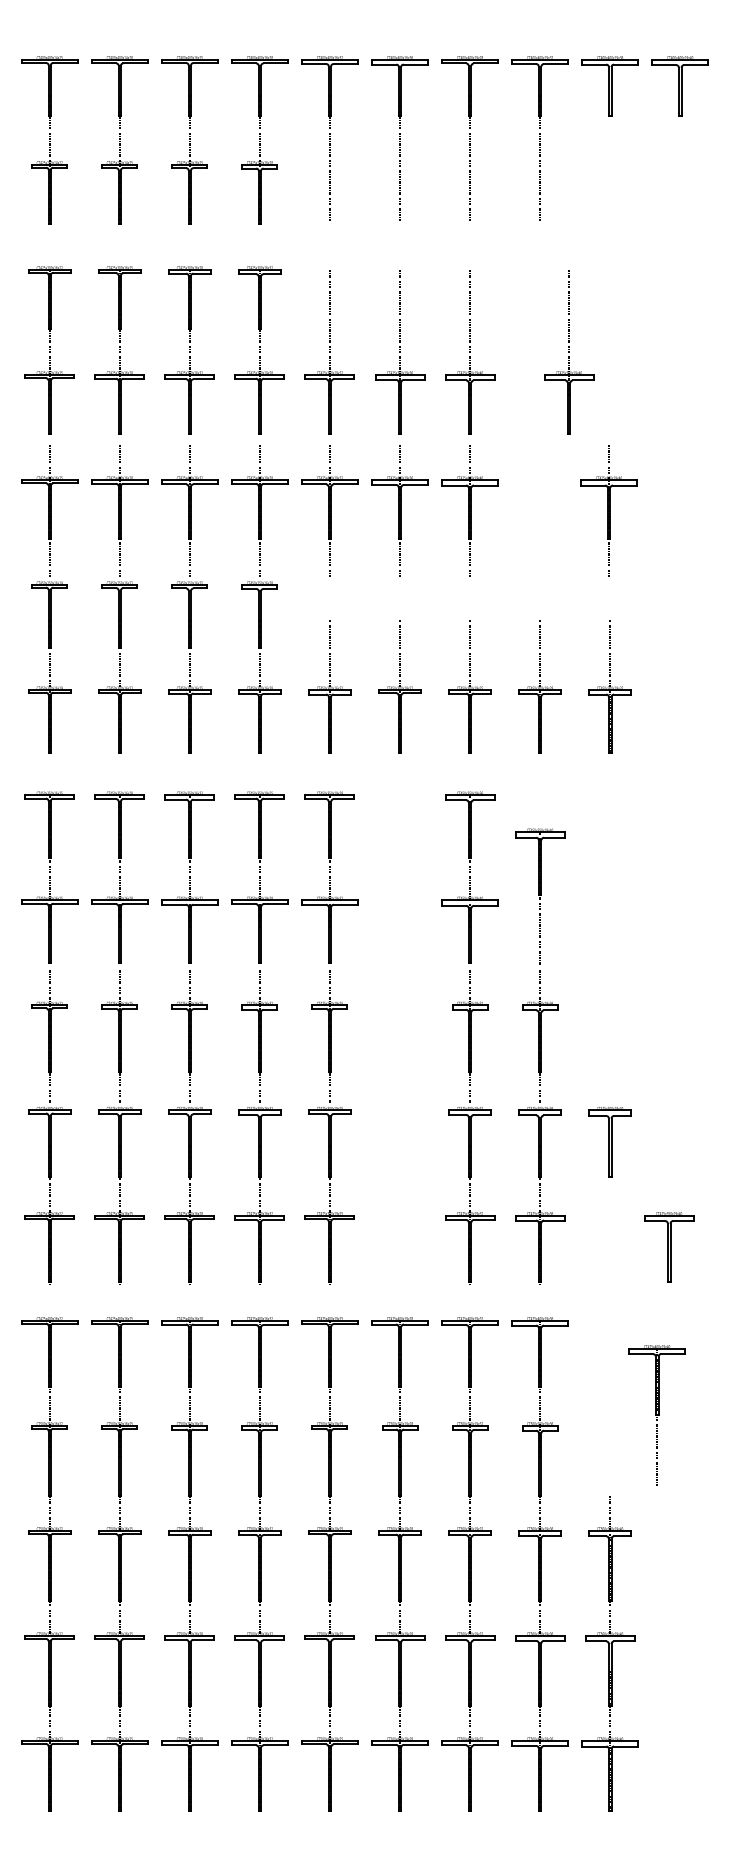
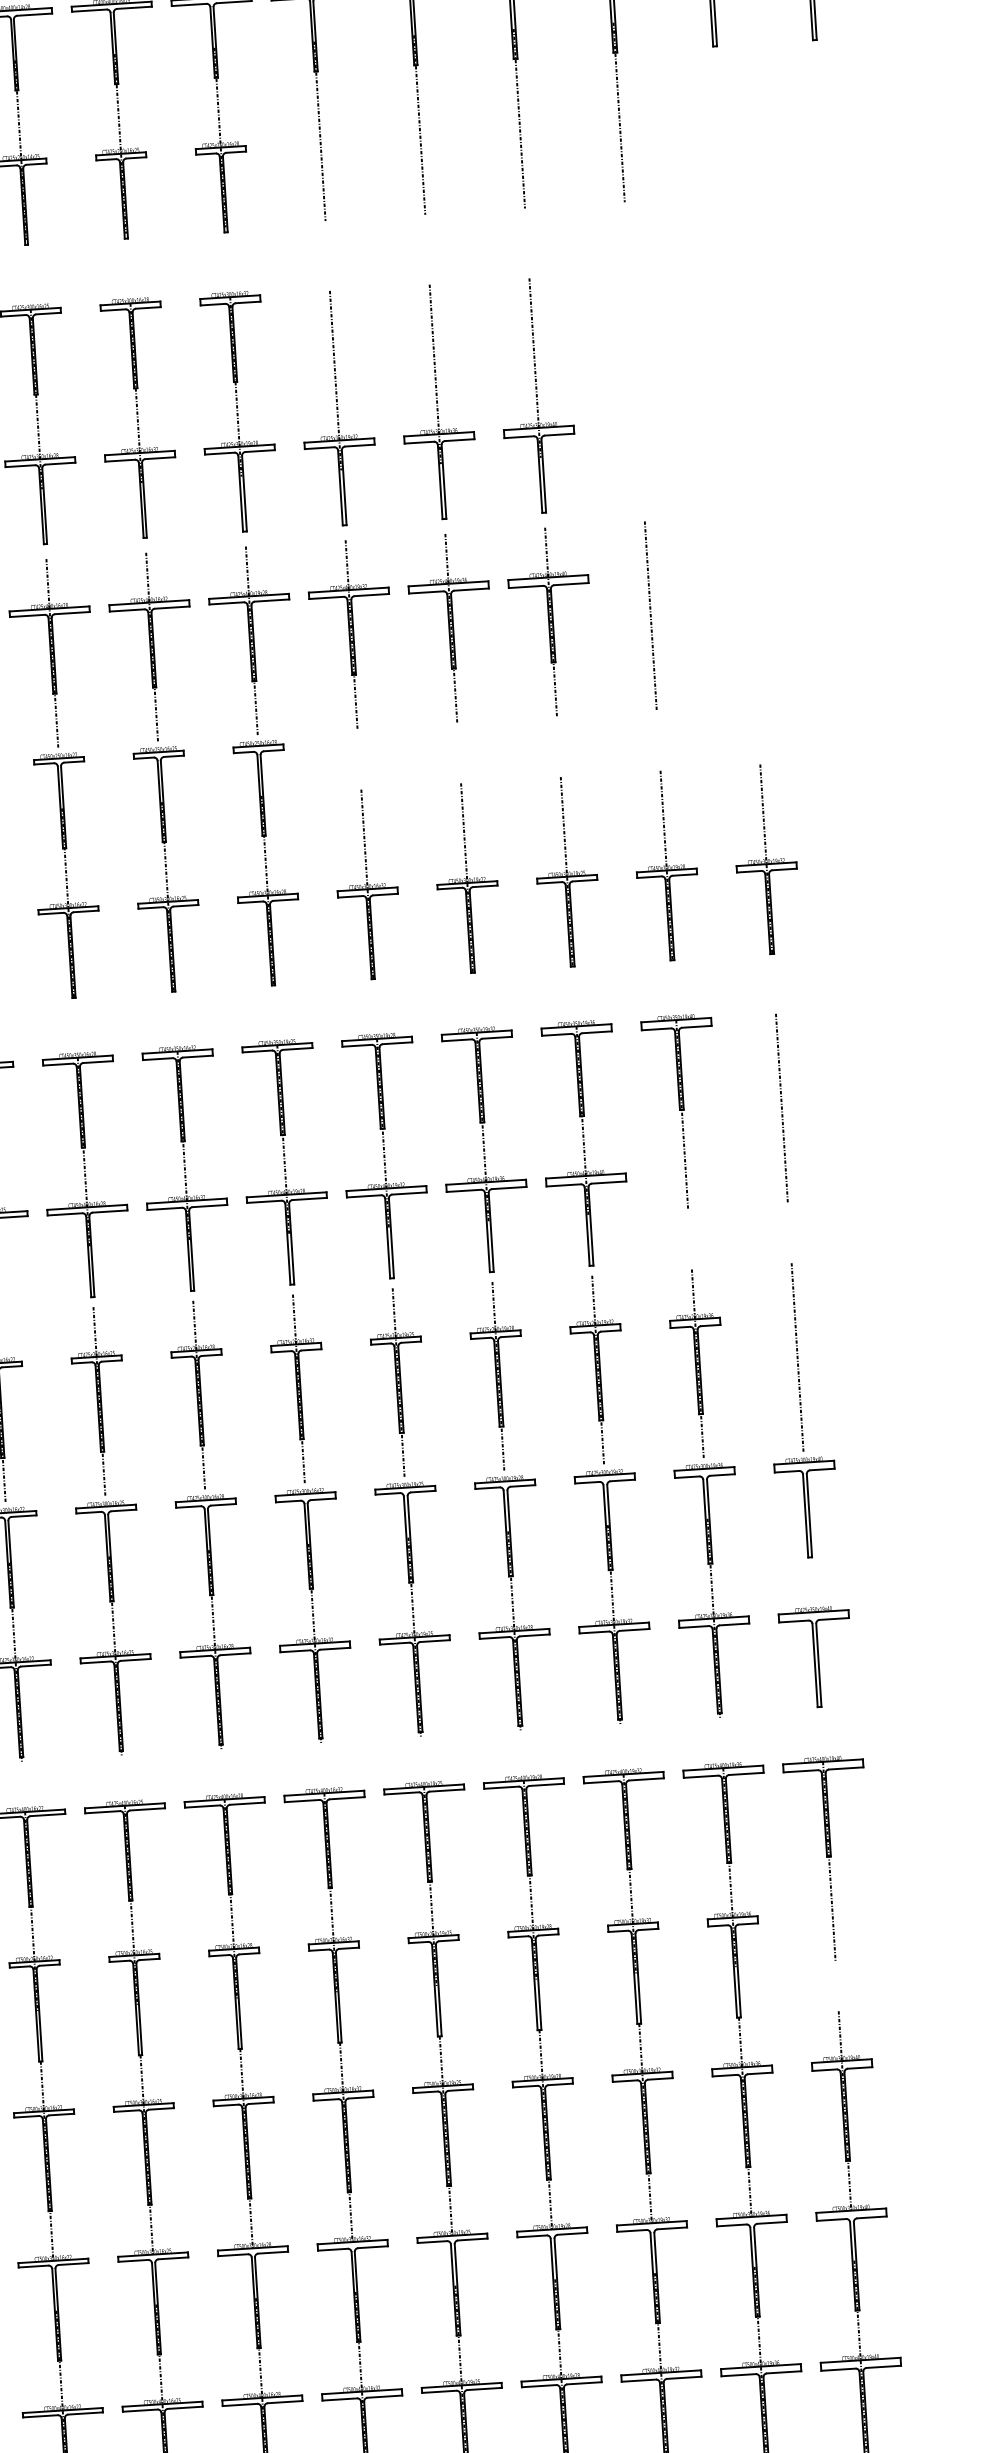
part: (569, 352) -> (678, 387), removed
line: (540, 510) -> (651, 614), added
part: (608, 510) -> (748, 608), removed
line: (610, 861) -> (782, 1108), added
part: (540, 896) -> (682, 1111), moved
line: (610, 1036) -> (798, 1357), added
part: (399, 1037) -> (497, 1377), added
part: (669, 1247) -> (816, 1657), moved
part: (656, 1415) -> (828, 1857), moved

